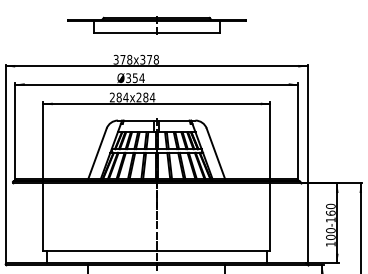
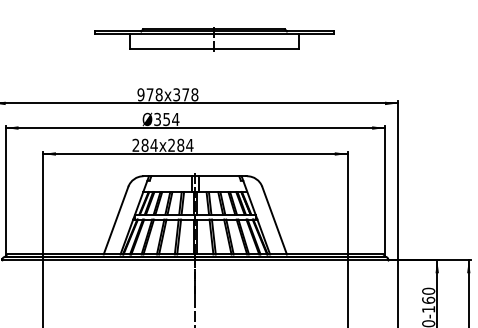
part: (156, 25) -> (213, 39), moved
text: (115, 59) -> (140, 94), 378x -> 978x

